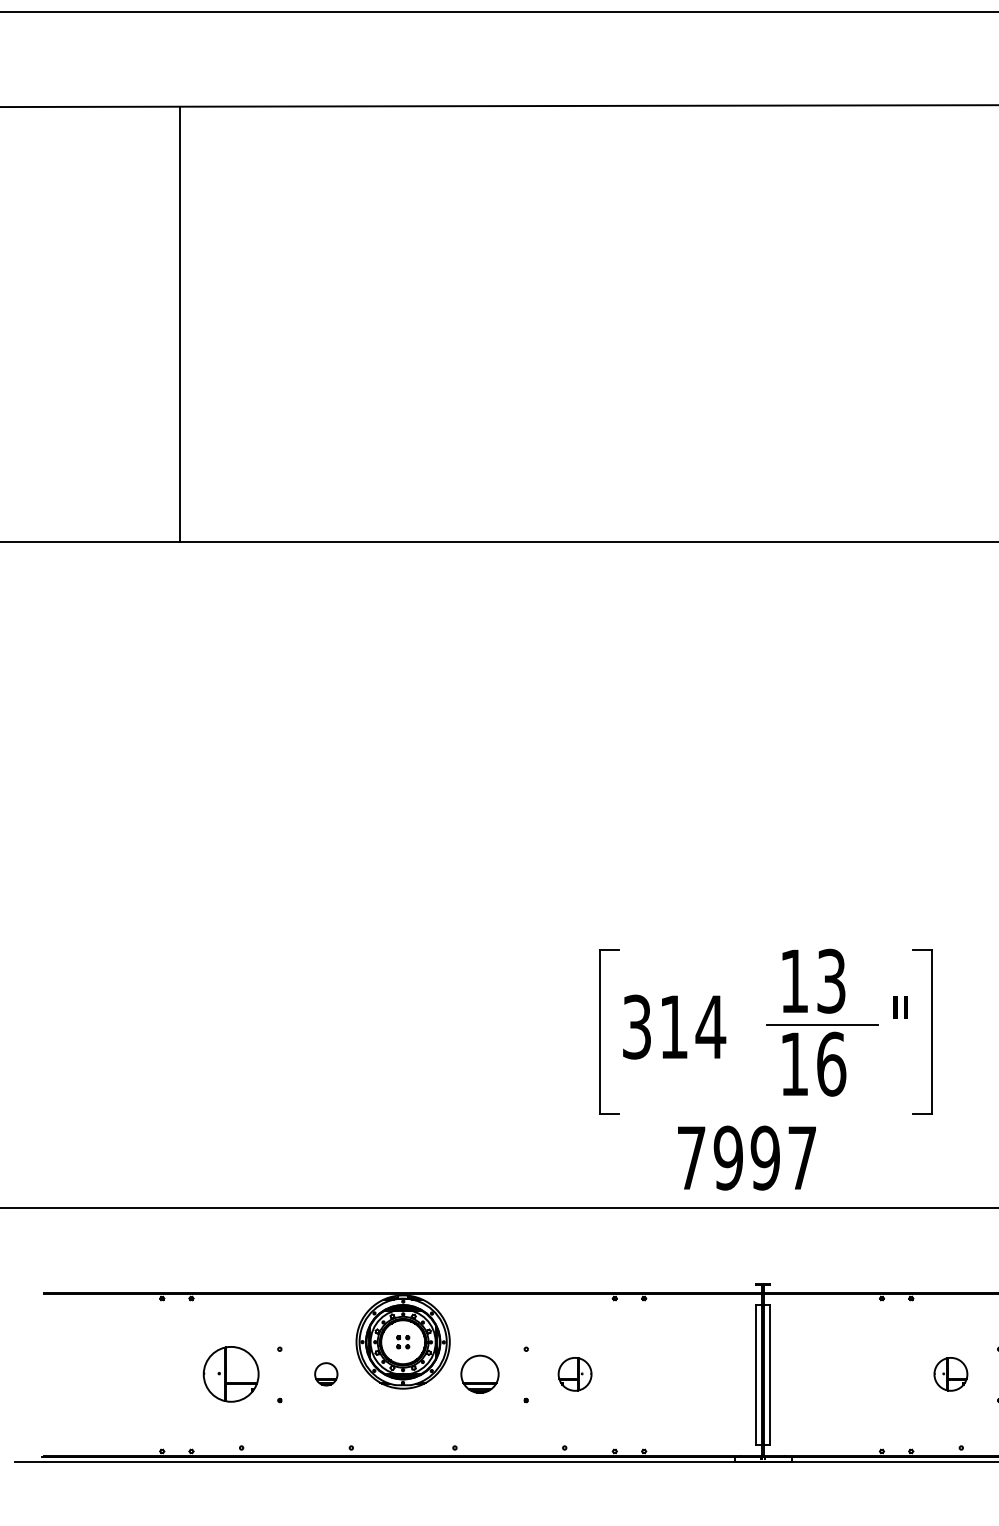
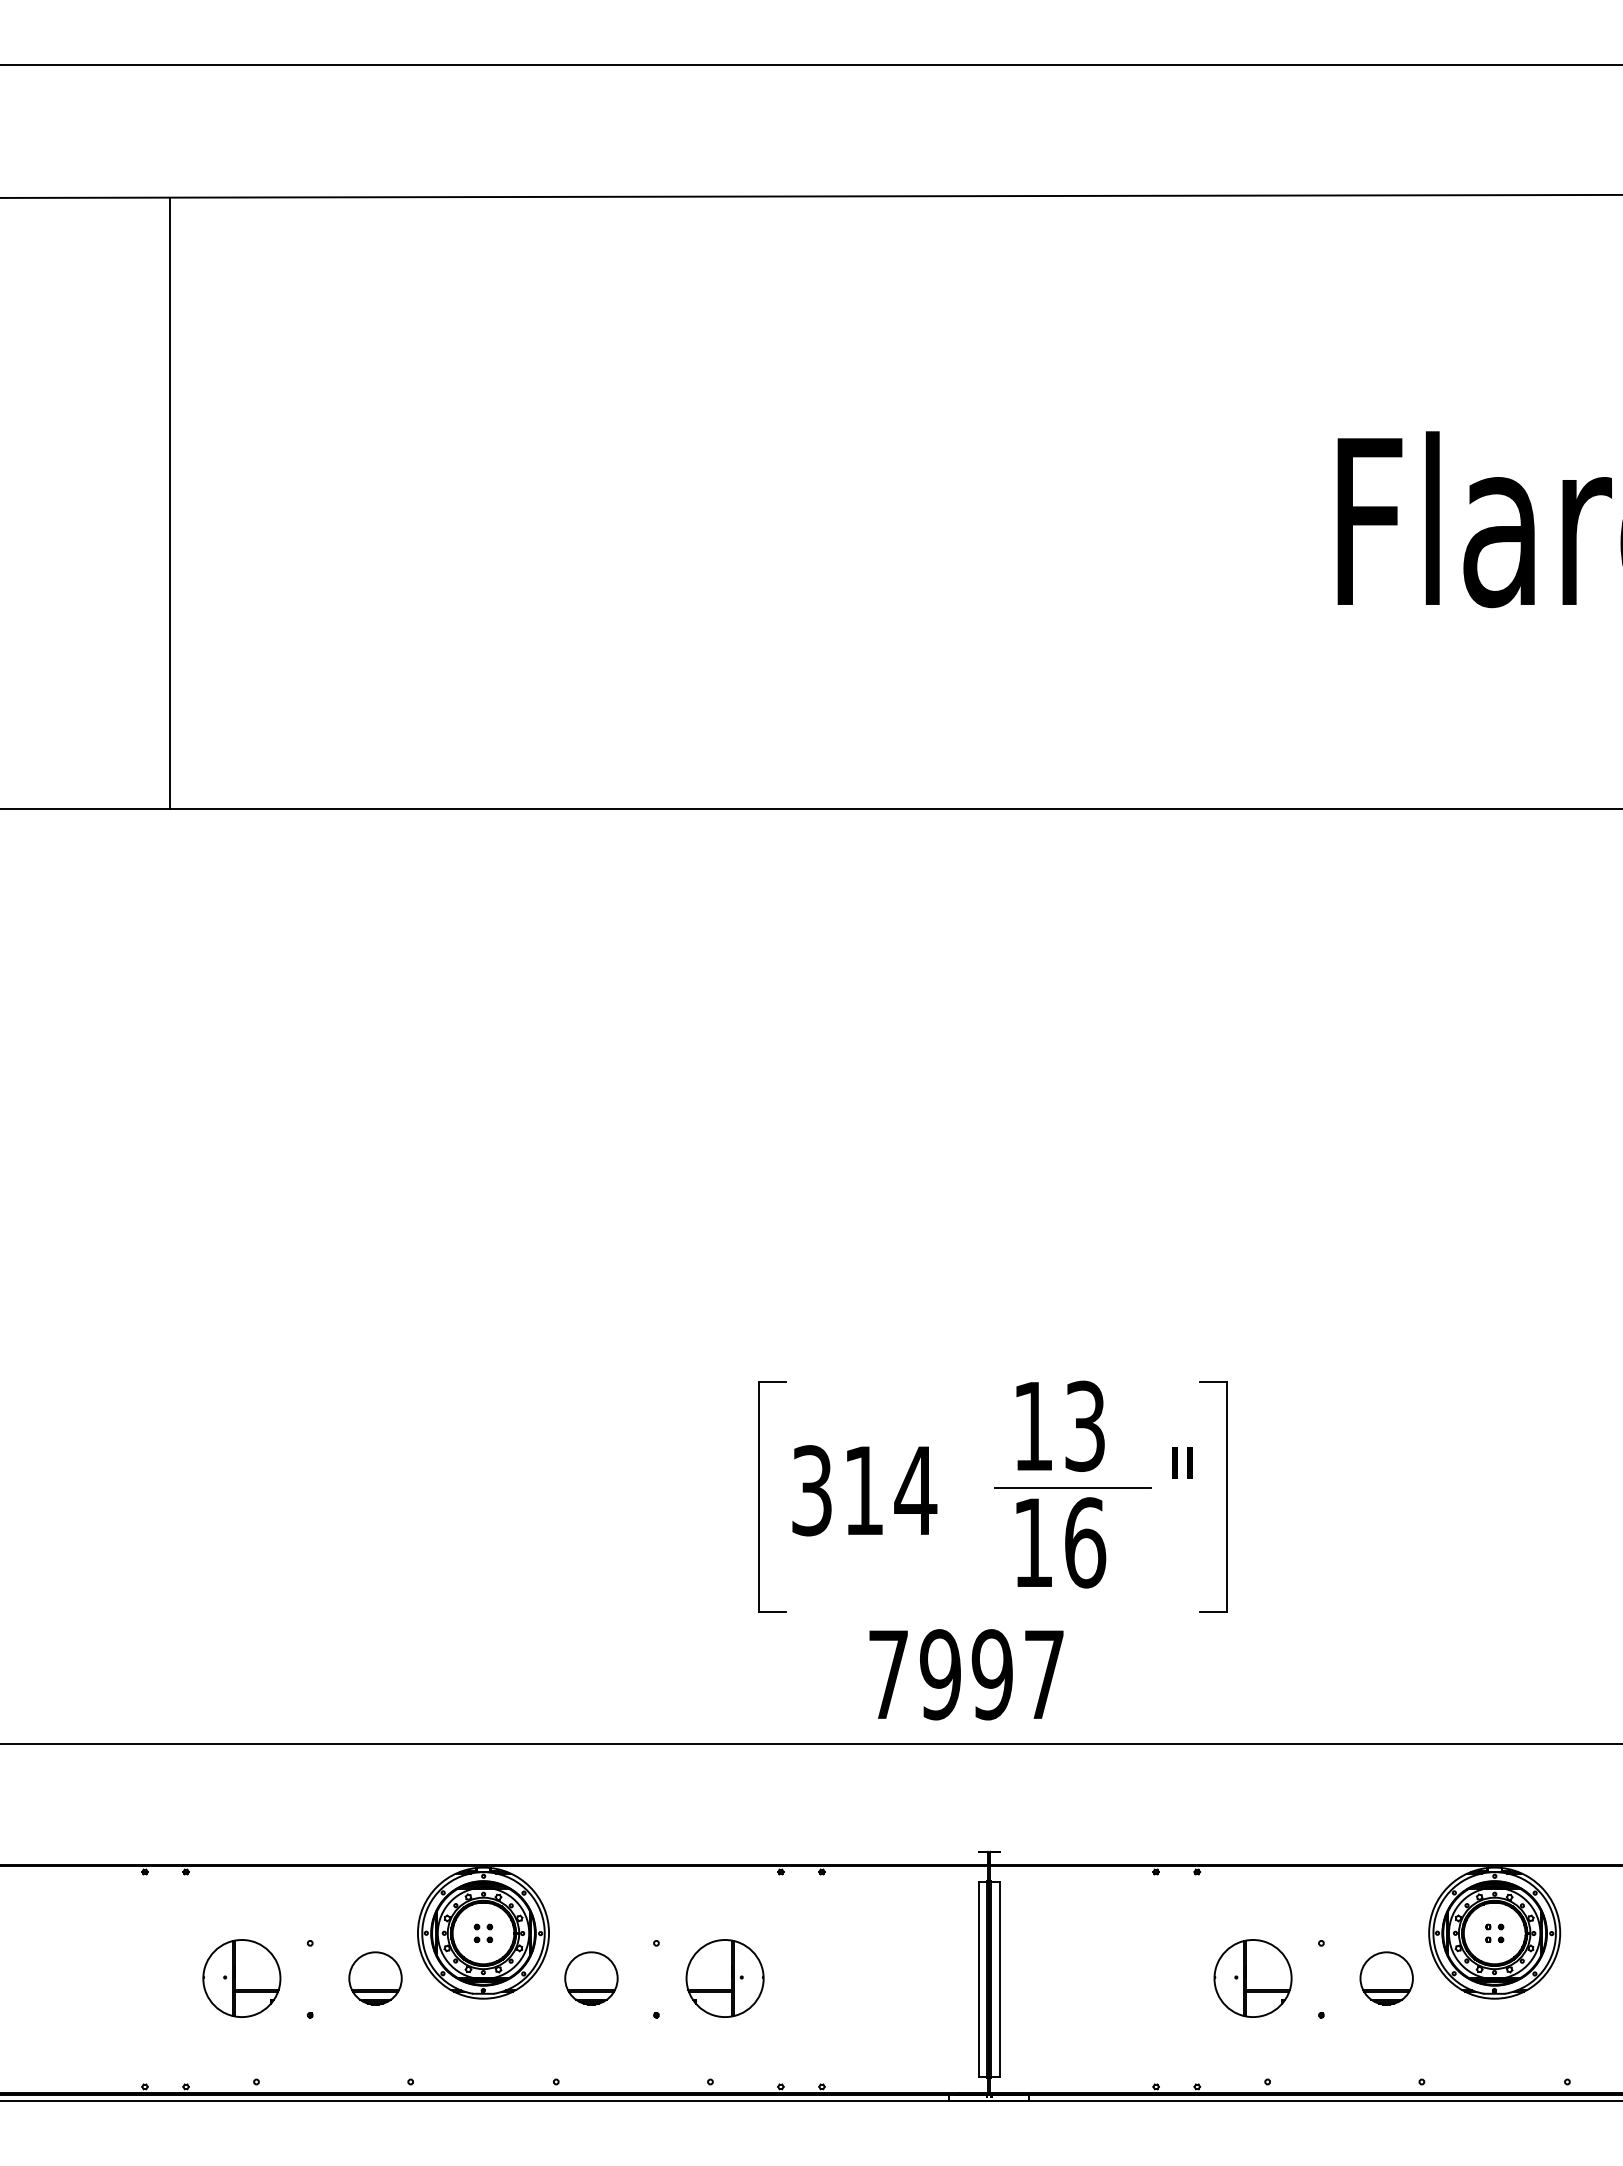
part: (326, 1374) -> (375, 1978), size x1.67
part: (574, 1374) -> (724, 1978), size x1.67
part: (950, 1374) -> (1252, 1978), size x1.67

